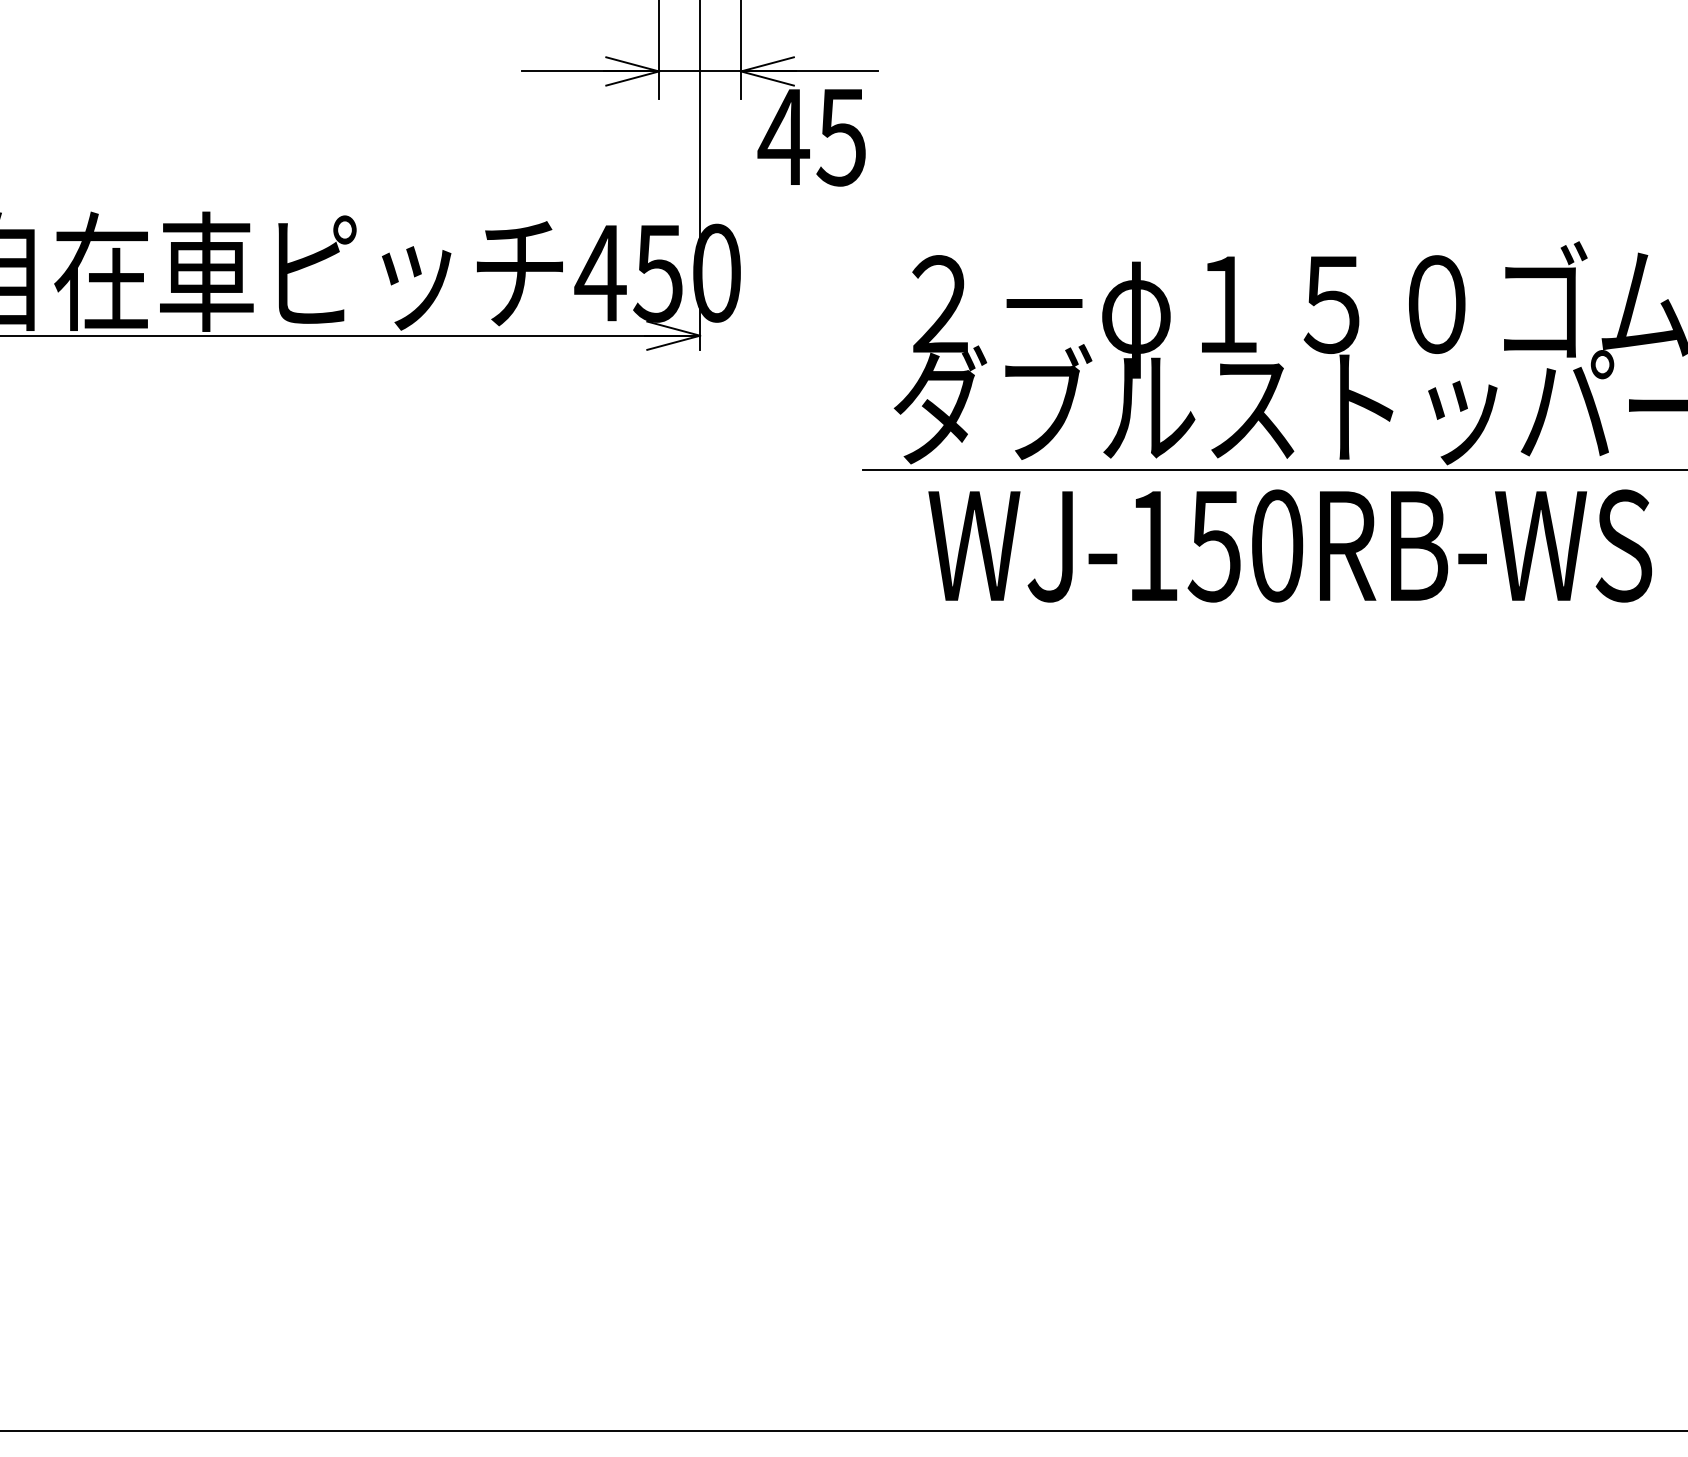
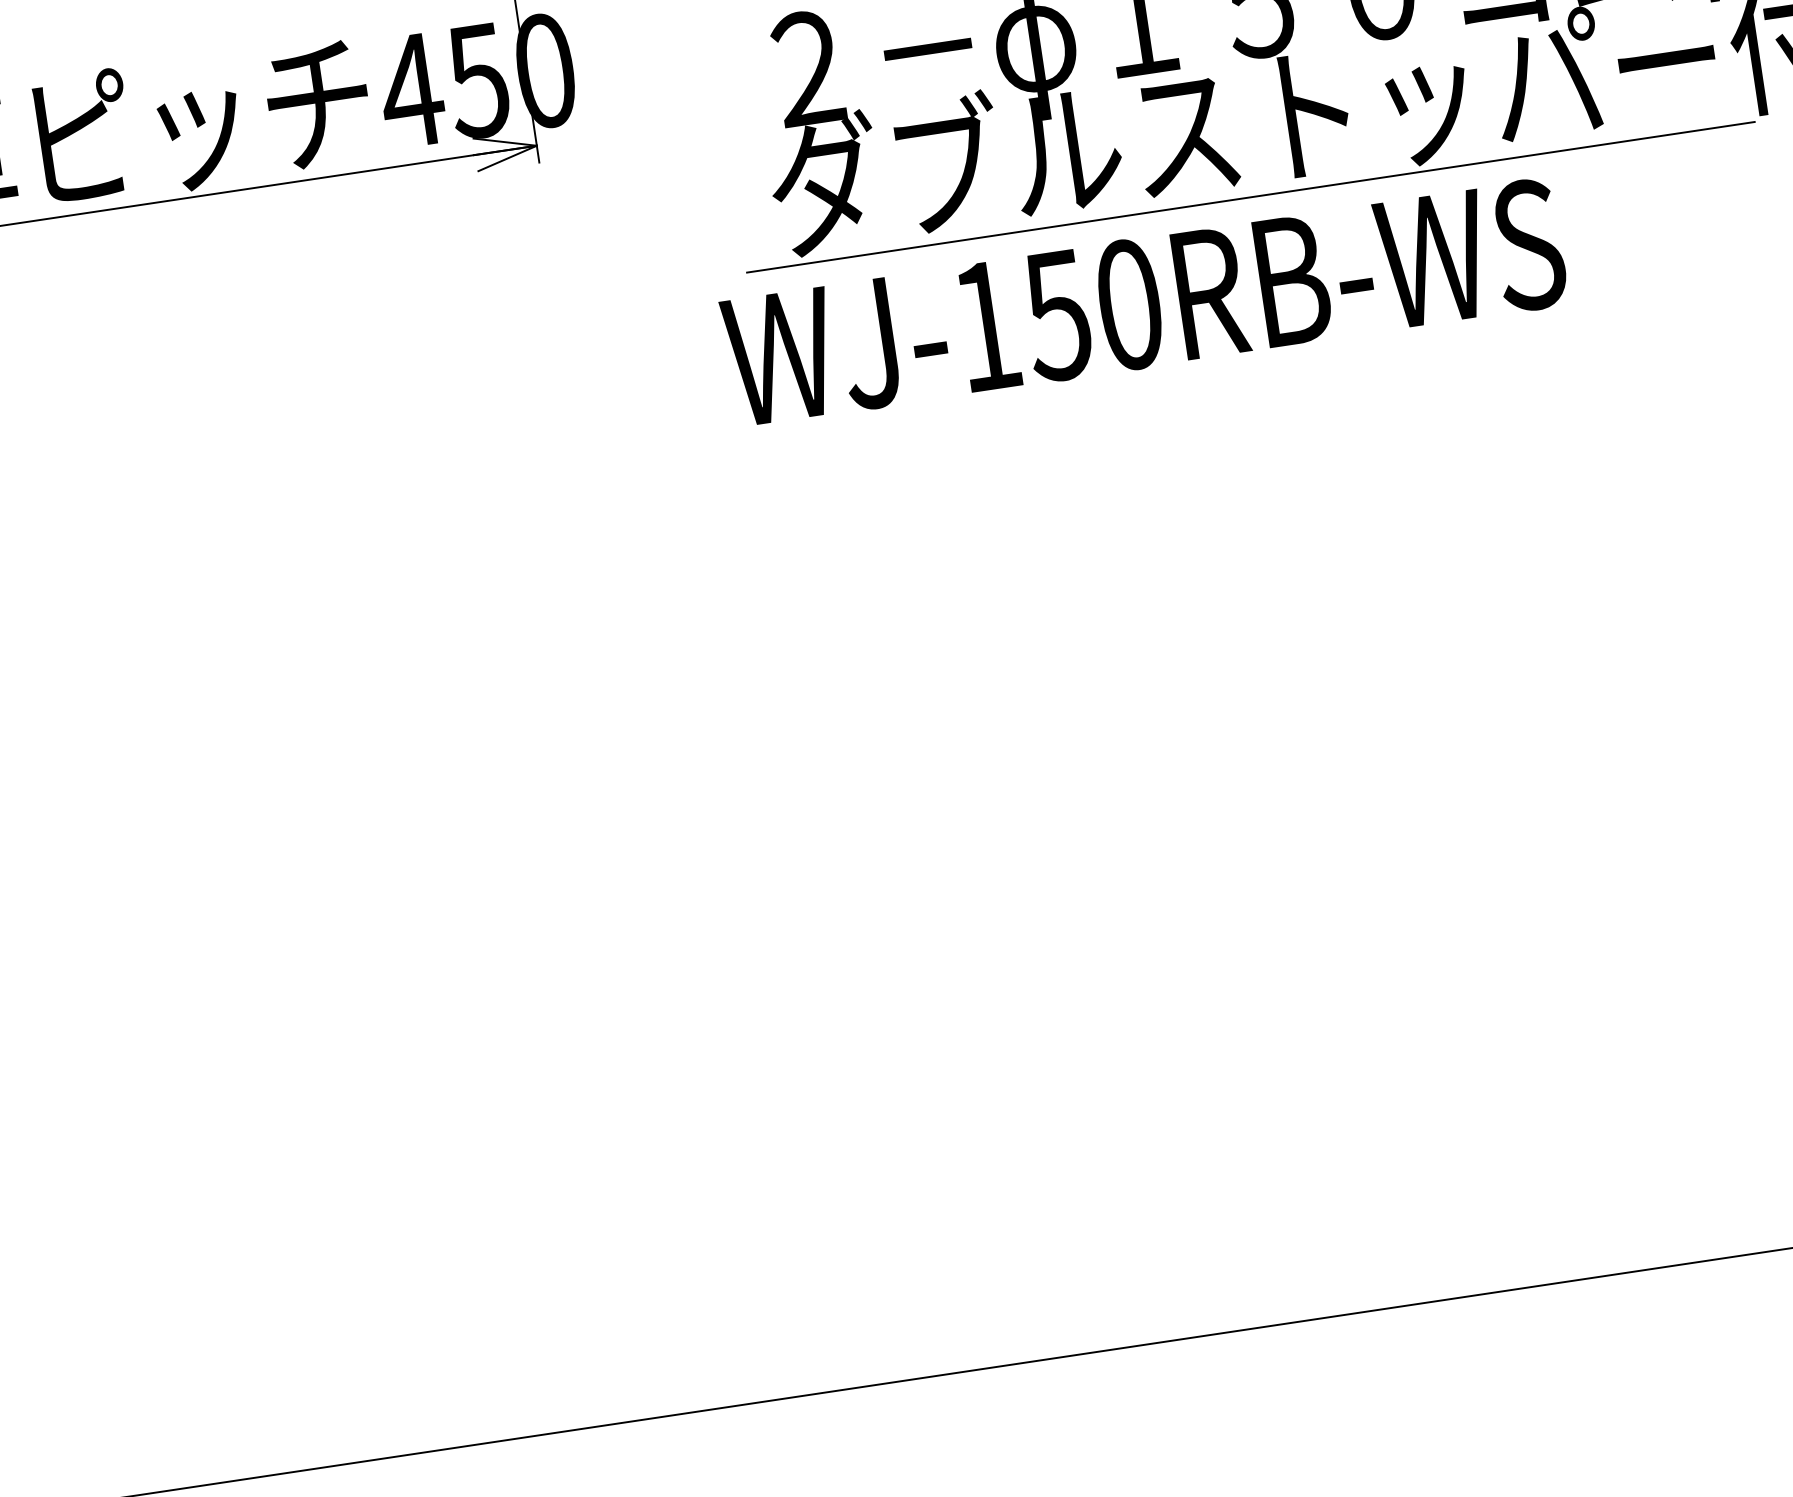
text: (1290, 545) -> (1144, 301), moved

